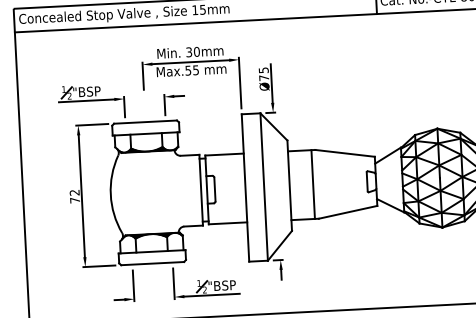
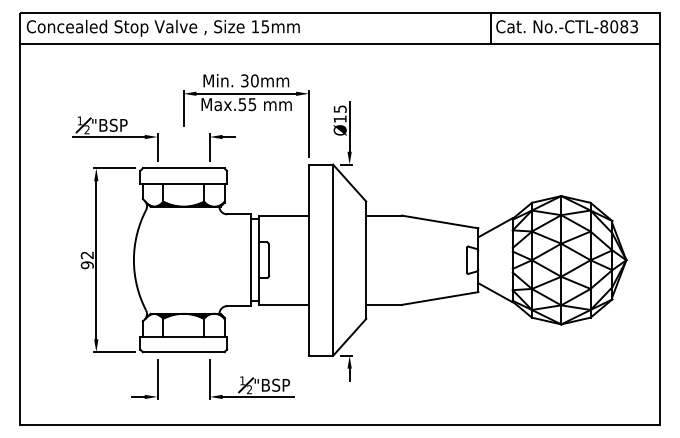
text: (263, 77) -> (339, 118), Ø75 -> Ø15
line: (312, 183) -> (396, 259), removed
text: (74, 200) -> (86, 265), 72 -> 92

